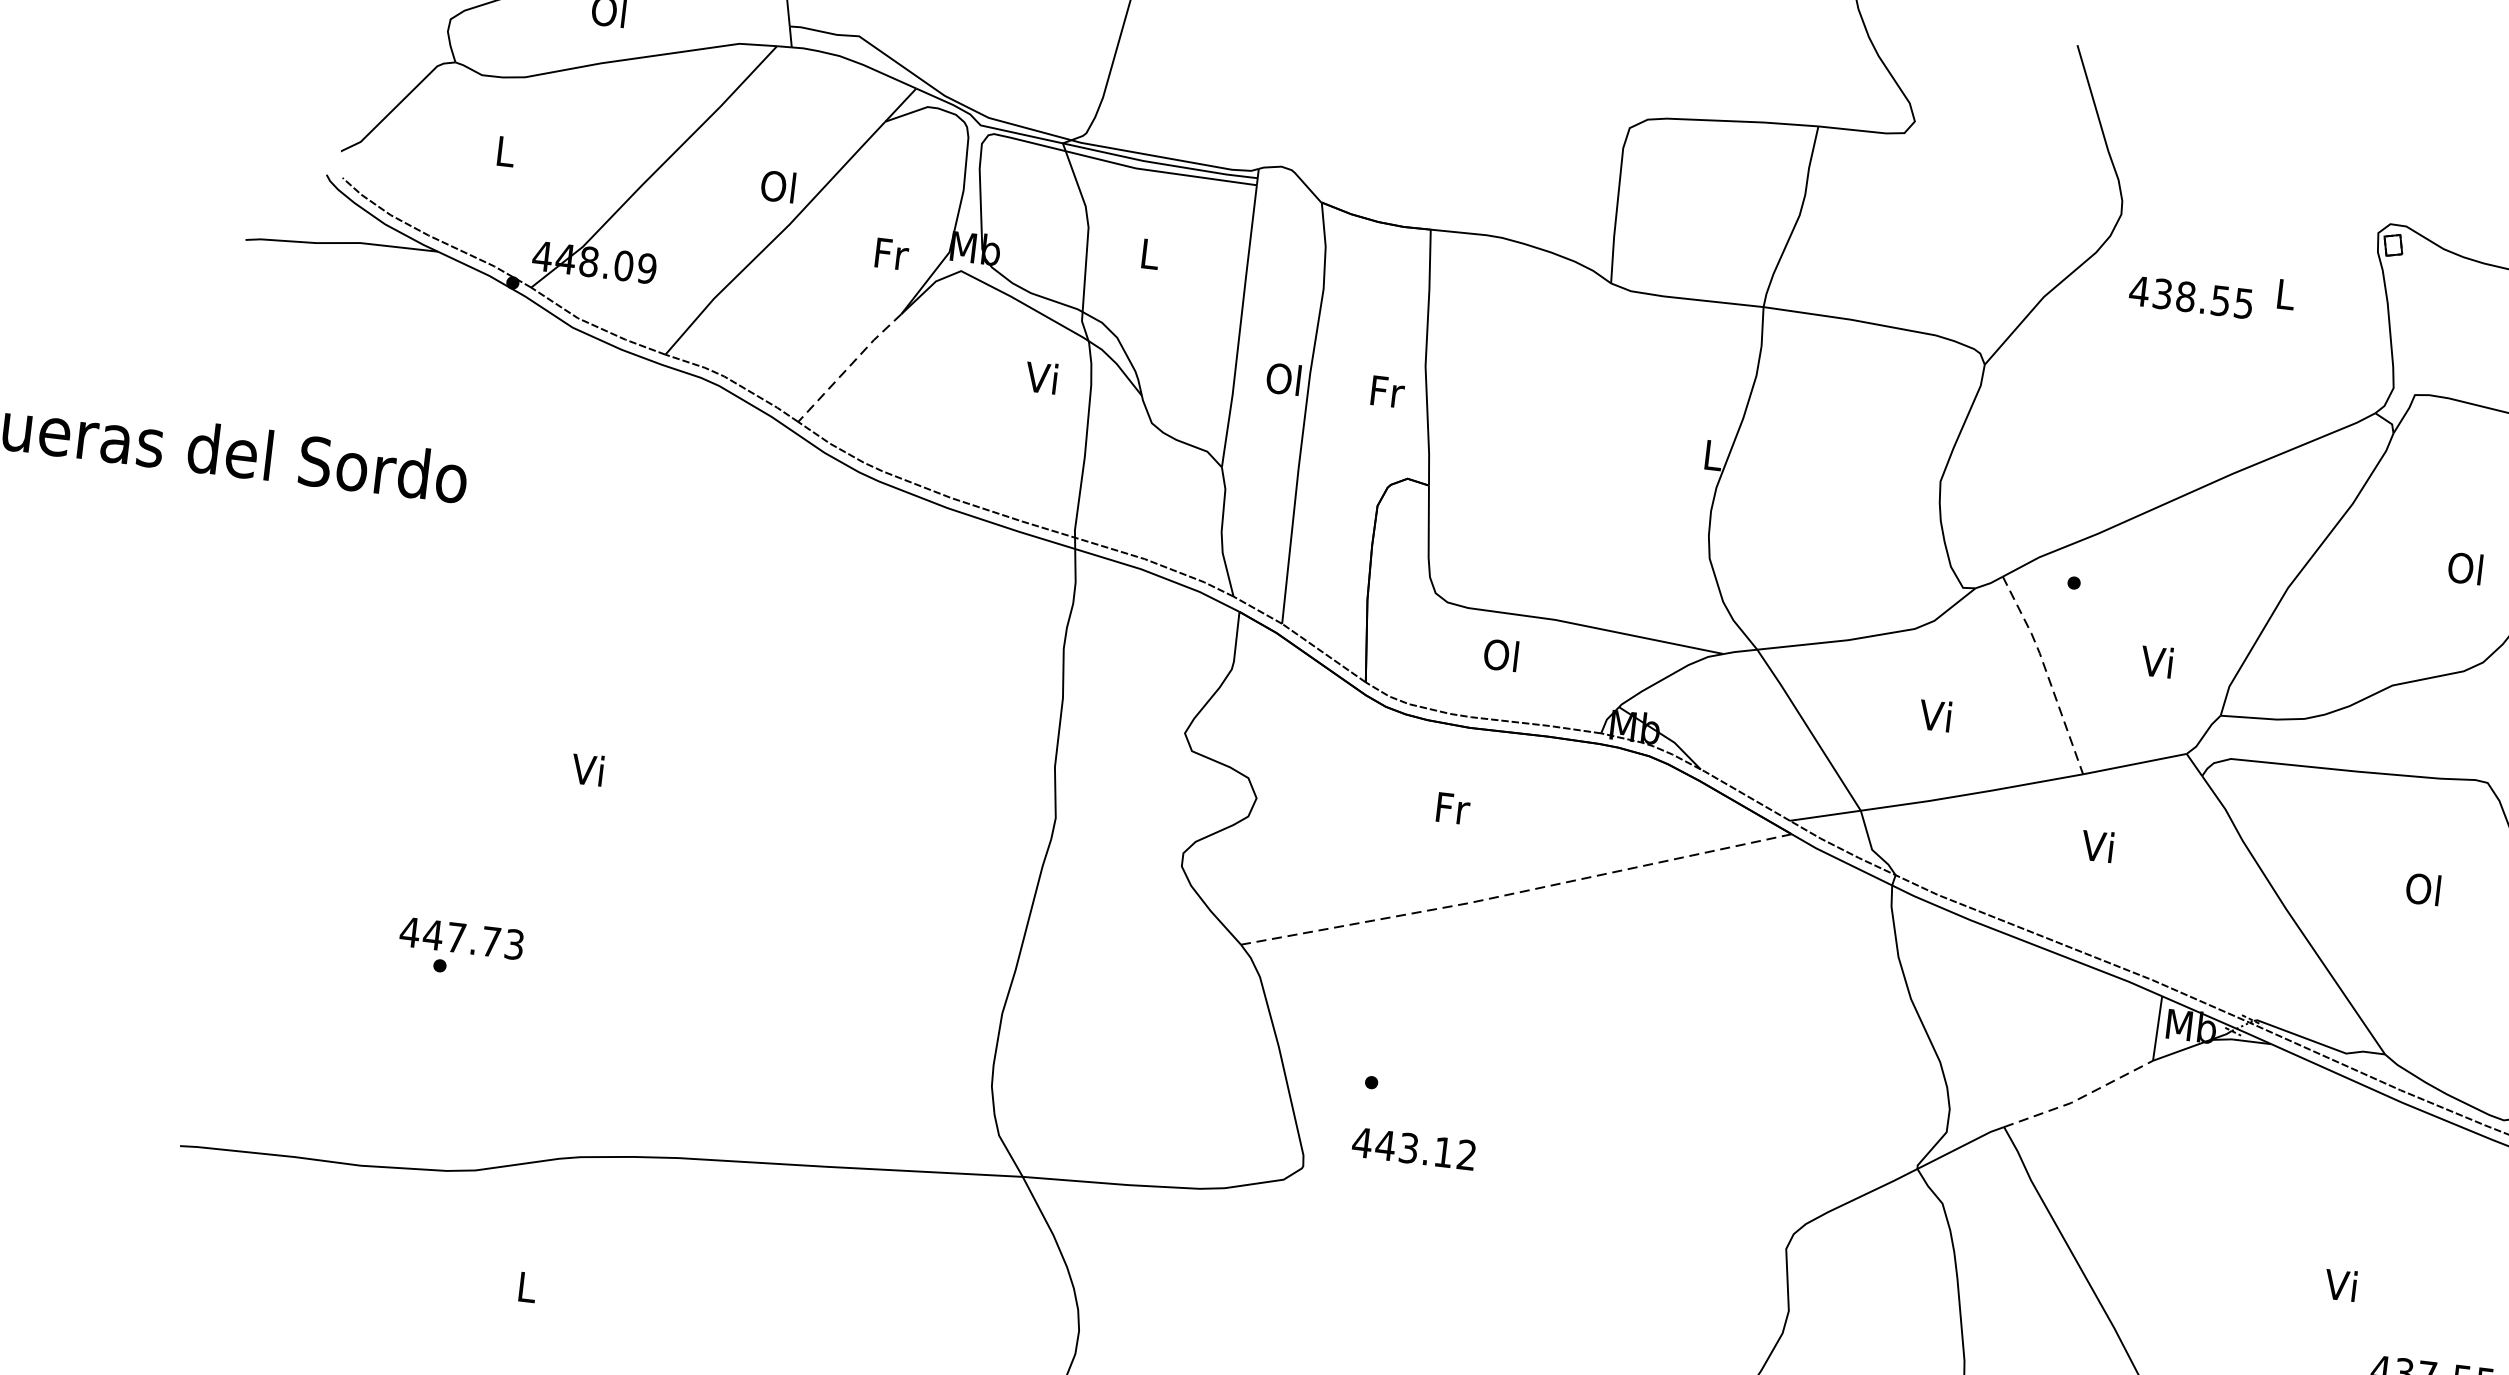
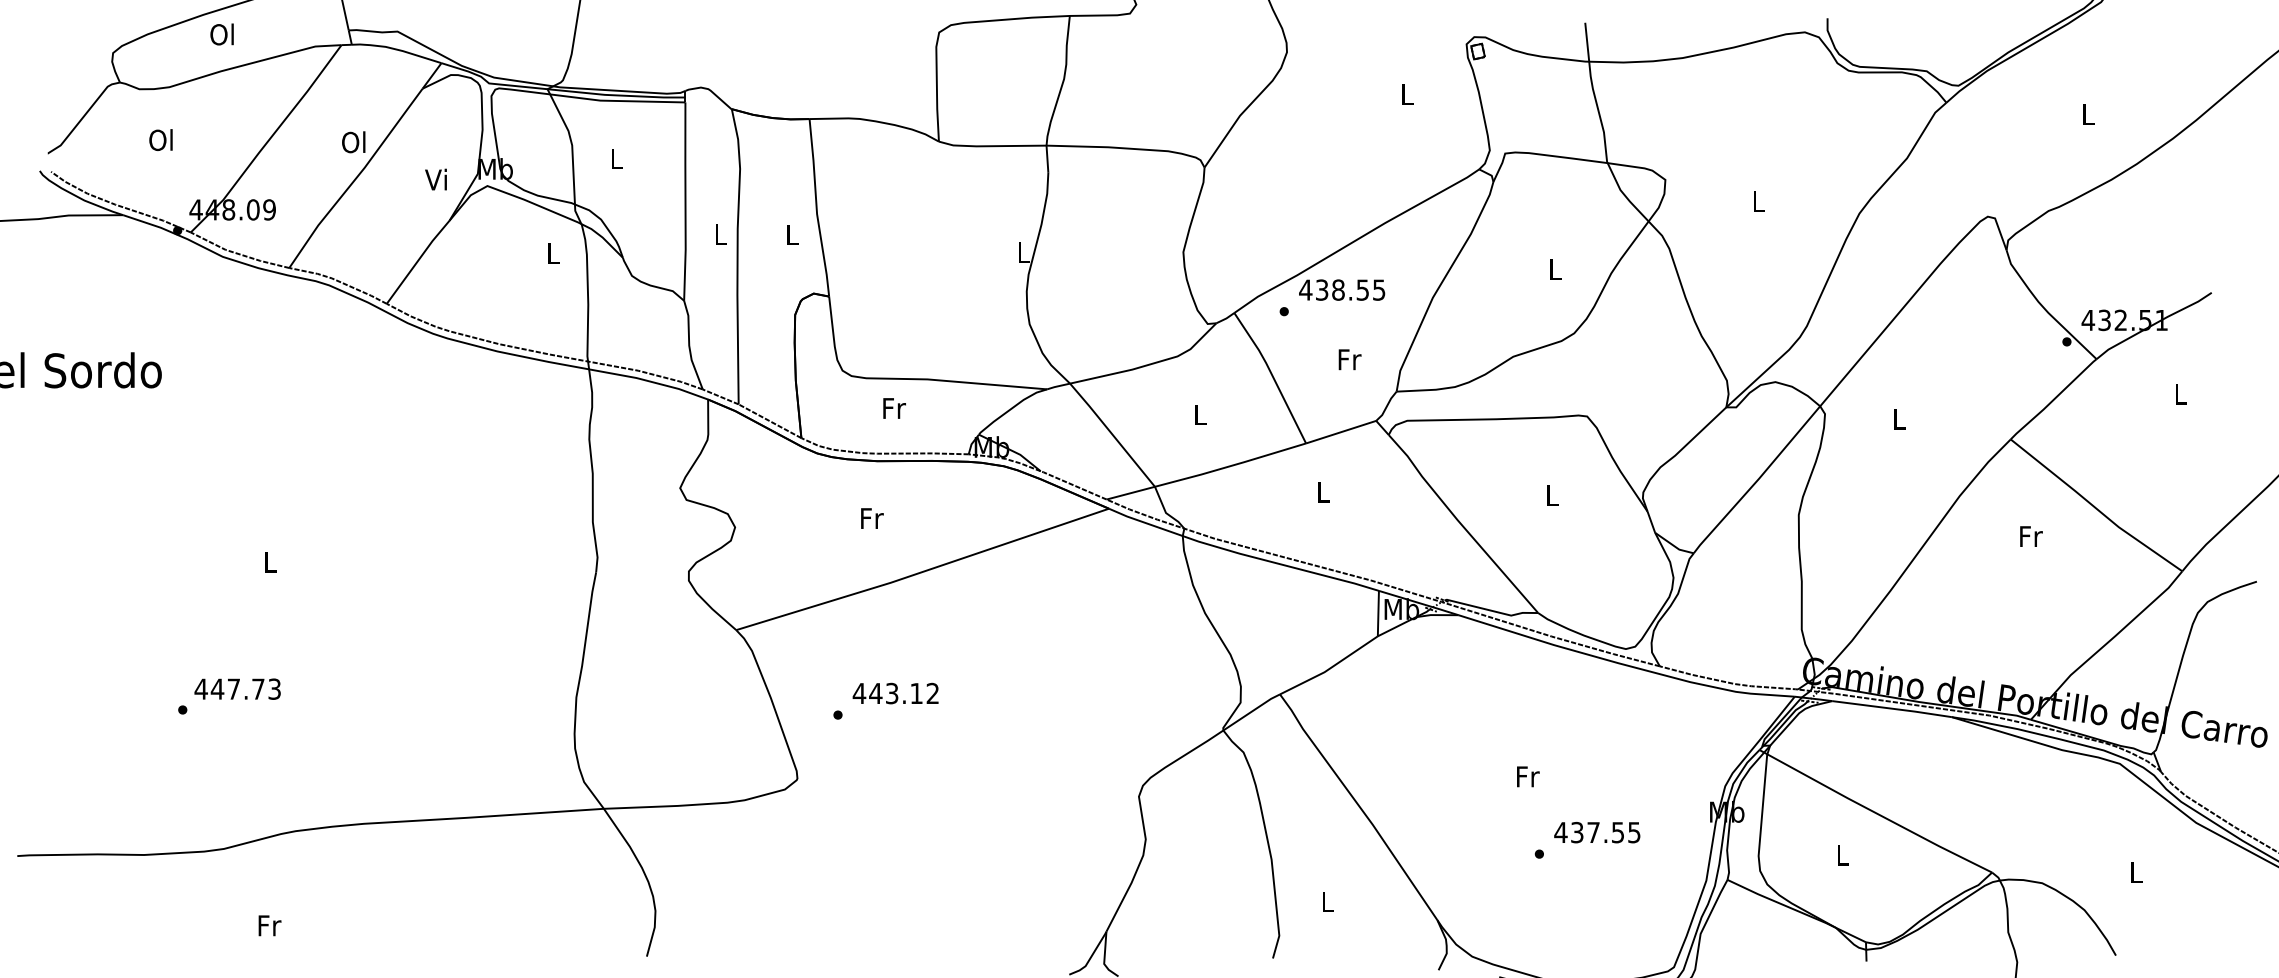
text: (503, 151) -> (160, 140), L -> Ol
text: (891, 253) -> (437, 179), Fr -> Vi
text: (2191, 296) -> (1342, 289), moved
line: (849, 366) -> (417, 261), dashed -> solid
text: (1041, 377) -> (551, 253), Vi -> L
text: (1283, 378) -> (719, 234), Ol -> L
text: (1387, 391) -> (792, 234), Fr -> L
text: (2464, 568) -> (1553, 269), Ol -> L
text: (1501, 655) -> (893, 408), Ol -> Fr
text: (2158, 662) -> (1349, 359), Vi -> Fr
line: (2046, 671) -> (1272, 375), dashed -> solid
text: (1934, 715) -> (1198, 414), Vi -> L
text: (586, 768) -> (268, 561), Vi -> L
text: (2097, 845) -> (1321, 491), Vi -> L
text: (2422, 889) -> (1550, 495), Ol -> L
line: (1517, 892) -> (923, 571), dashed -> solid
text: (461, 937) -> (237, 688), moved
line: (2080, 1098) -> (1330, 668), dashed -> solid
text: (1413, 1148) -> (895, 693), moved
text: (2342, 1285) -> (1527, 776), Vi -> Fr
text: (527, 1287) -> (269, 925), L -> Fr

